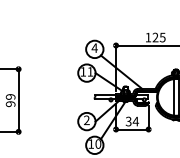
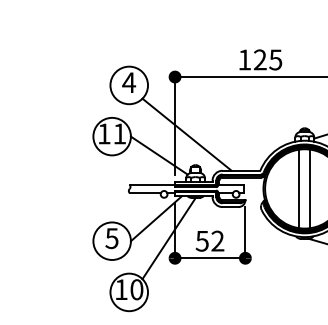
text: (86, 120) -> (111, 238), 2 -> 5
text: (132, 121) -> (210, 241), 34 -> 52

